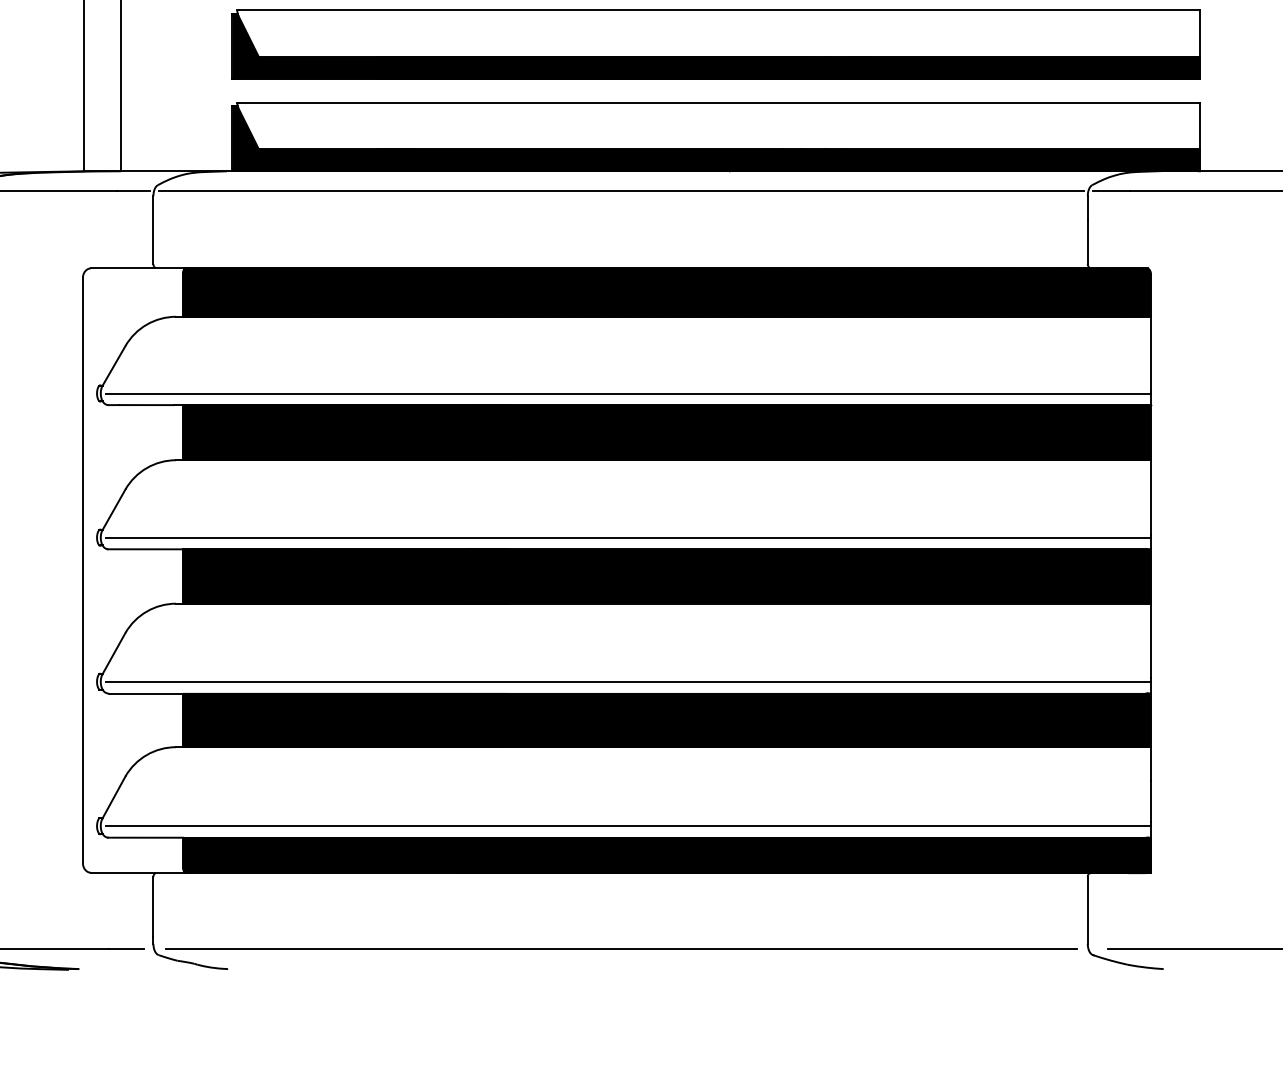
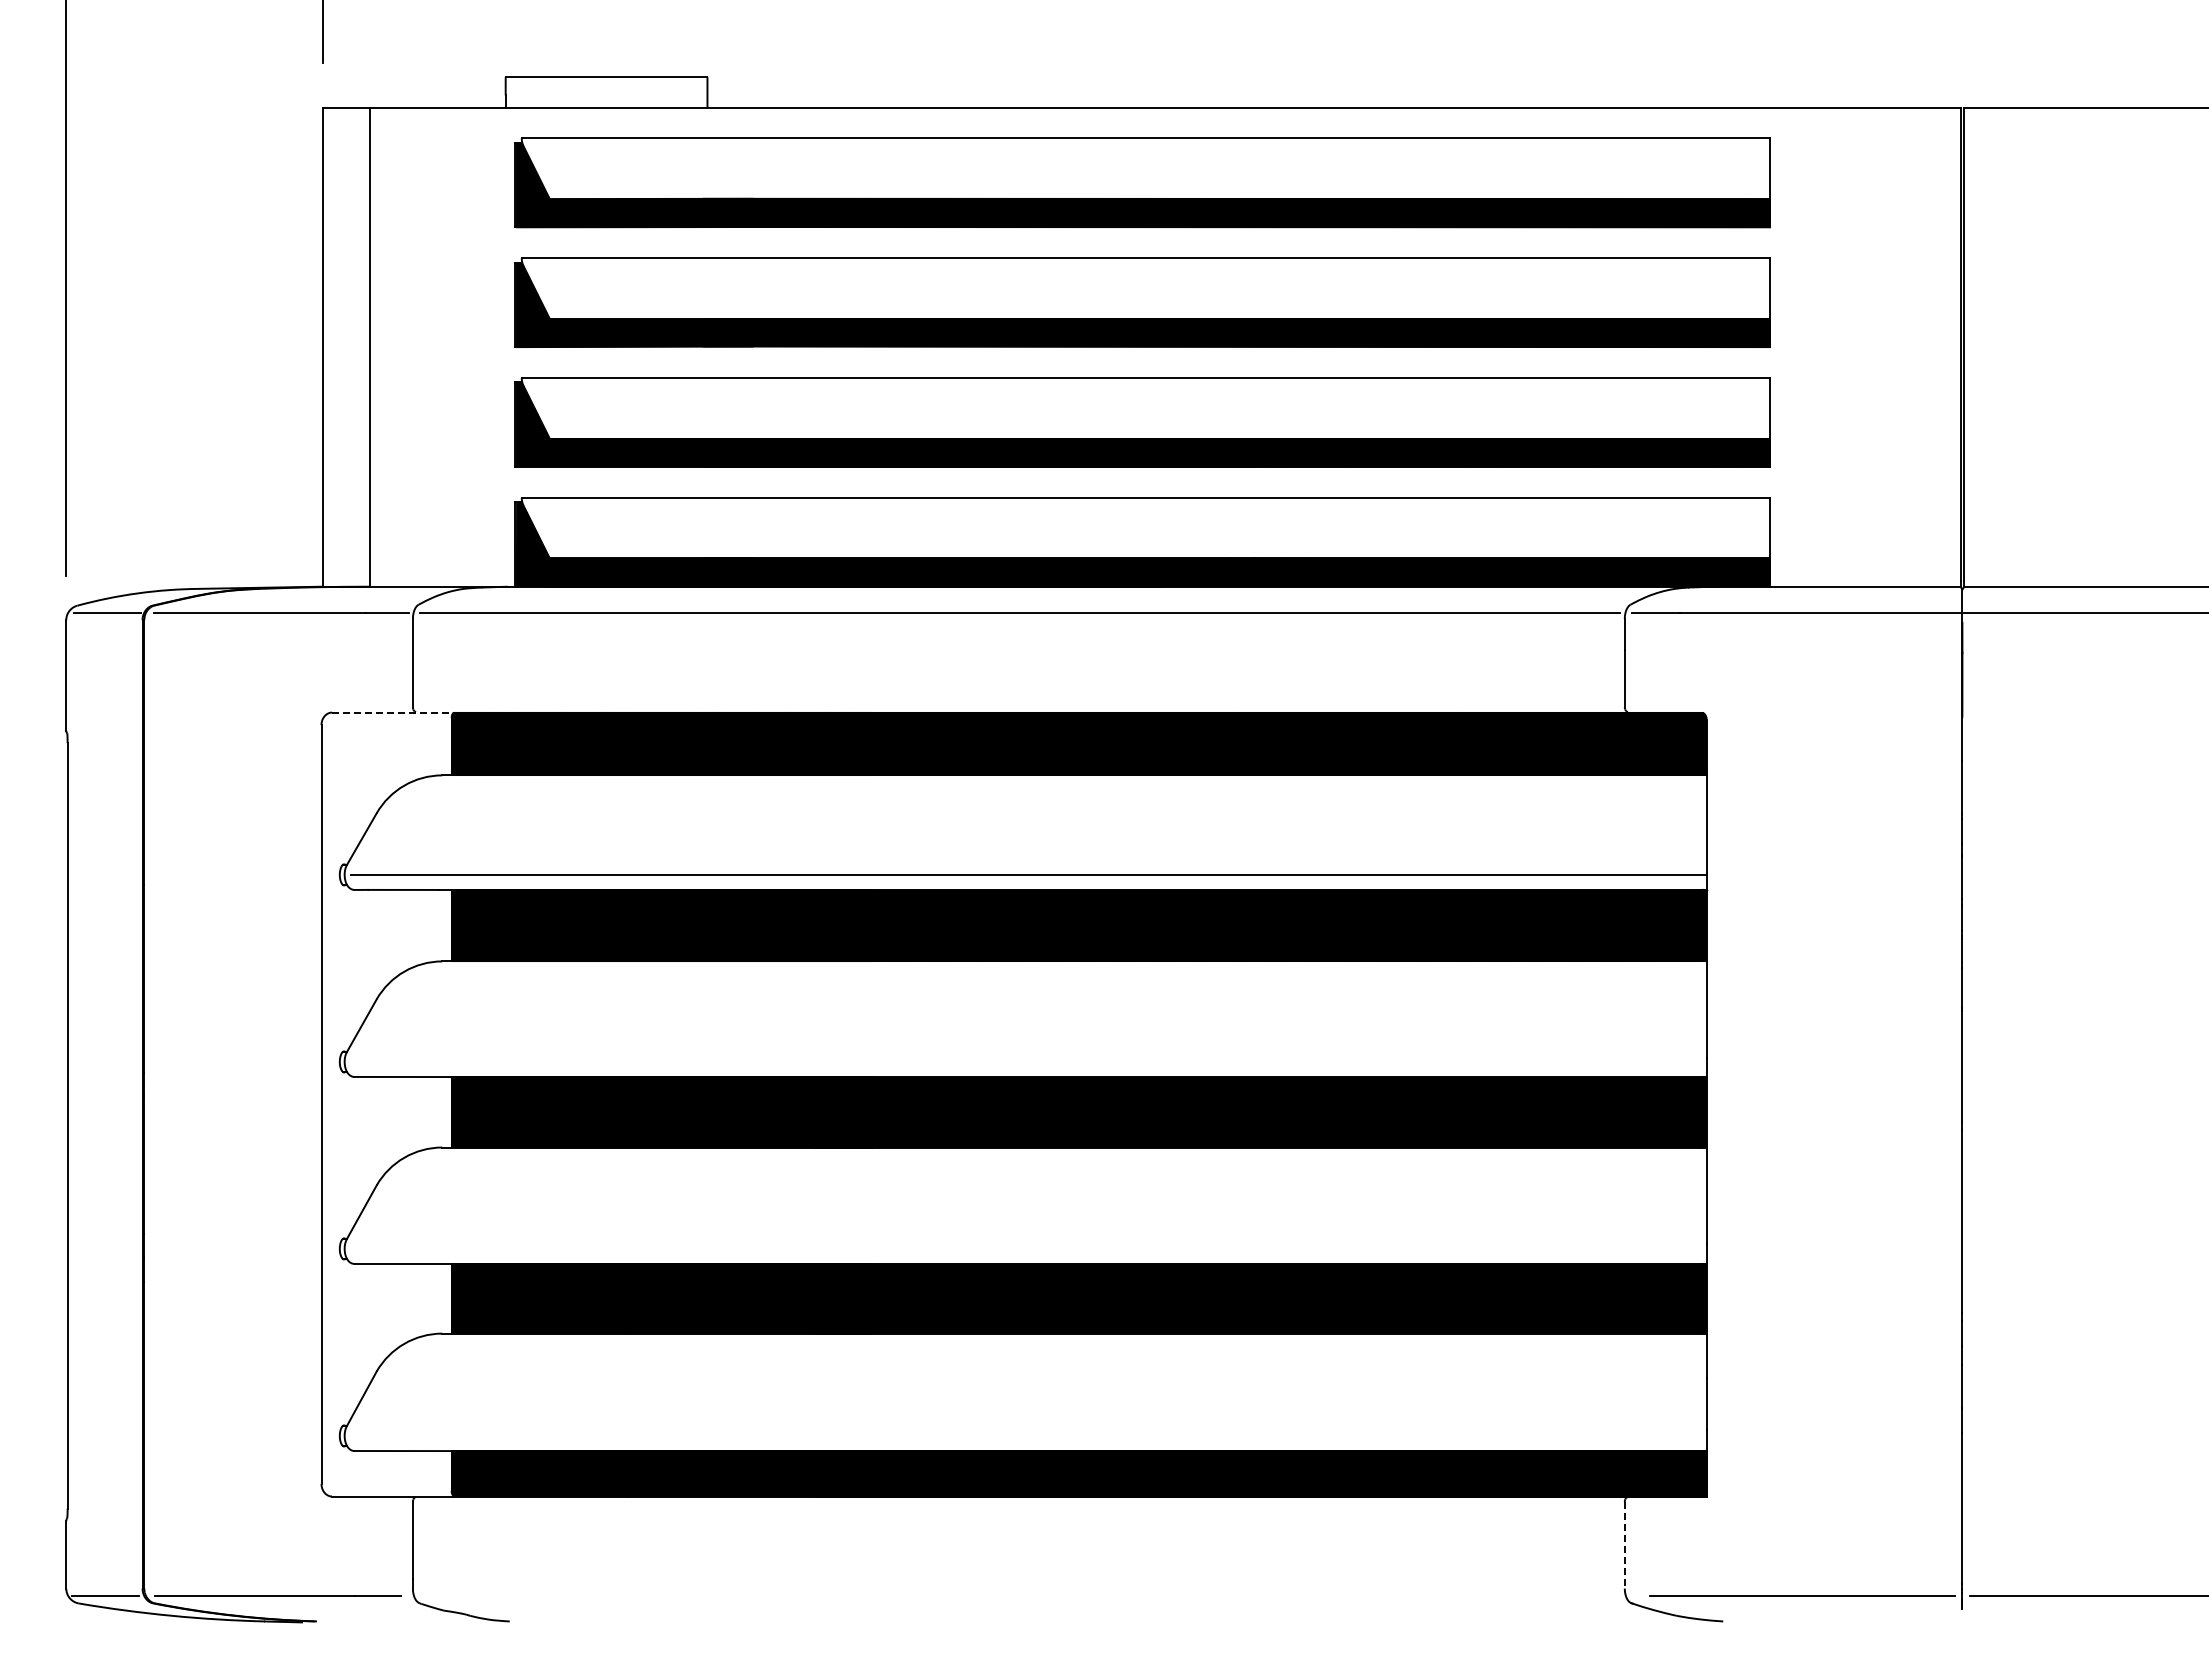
line: (137, 268) -> (392, 712), solid -> dashed
line: (628, 538) -> (1028, 1062), removed
line: (628, 682) -> (1028, 1249), removed
line: (628, 826) -> (1028, 1436), removed
line: (1087, 910) -> (1624, 1545), solid -> dashed
line: (621, 949) -> (1019, 1595), removed

